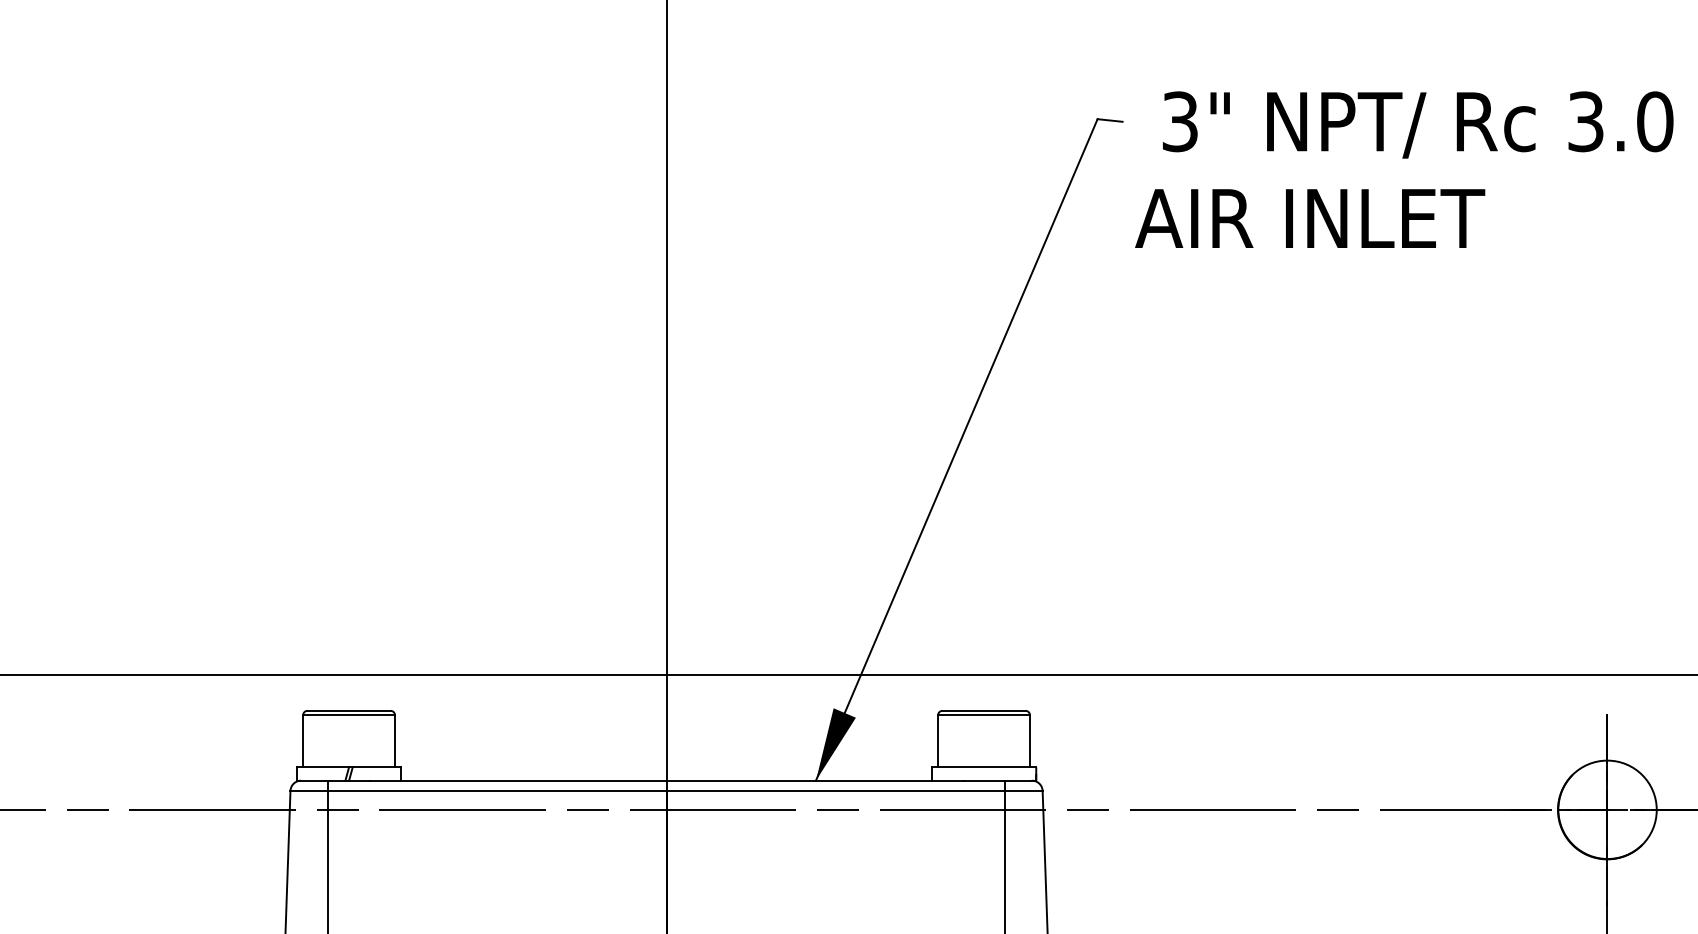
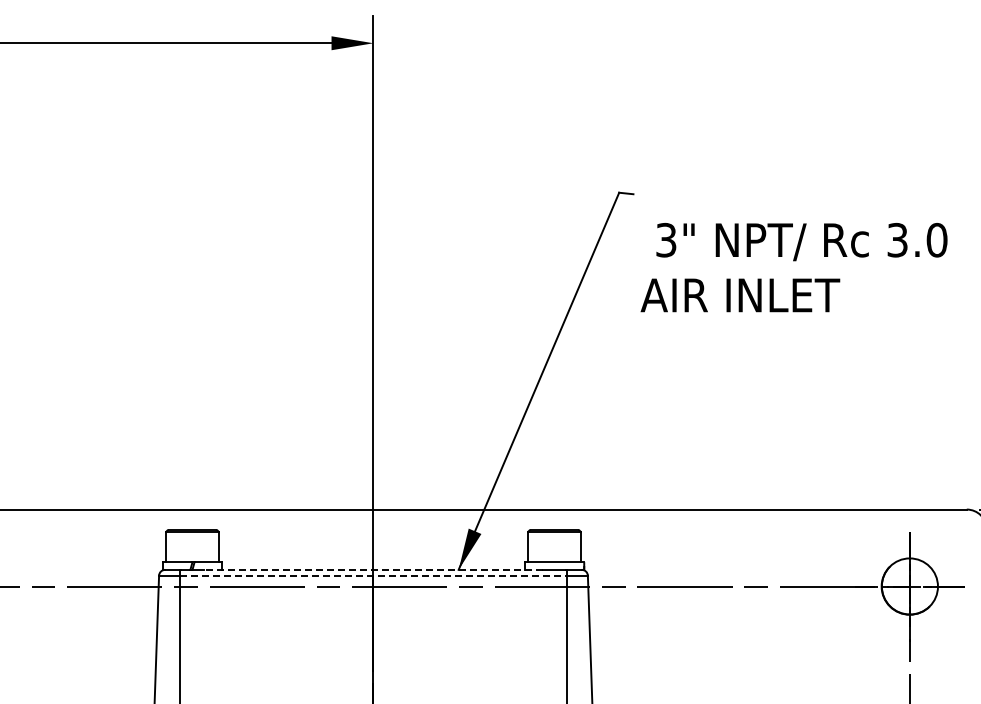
text: (1403, 169) -> (793, 267), moved
line: (664, 780) -> (372, 569), solid -> dashed
line: (666, 790) -> (373, 575), solid -> dashed

